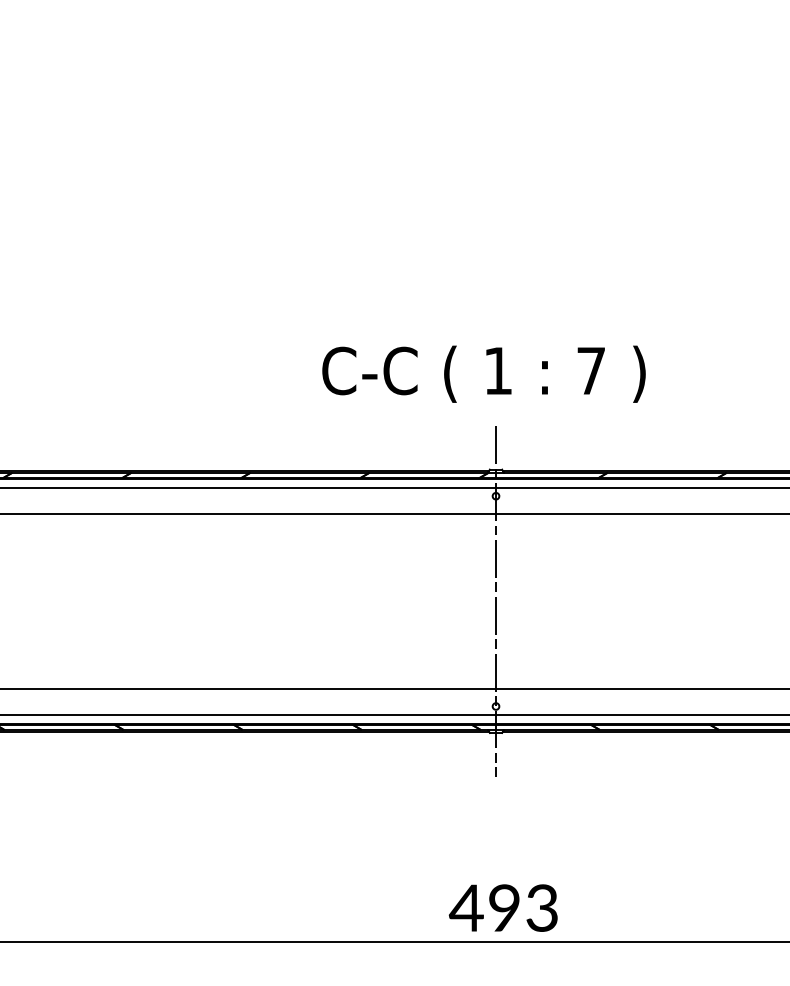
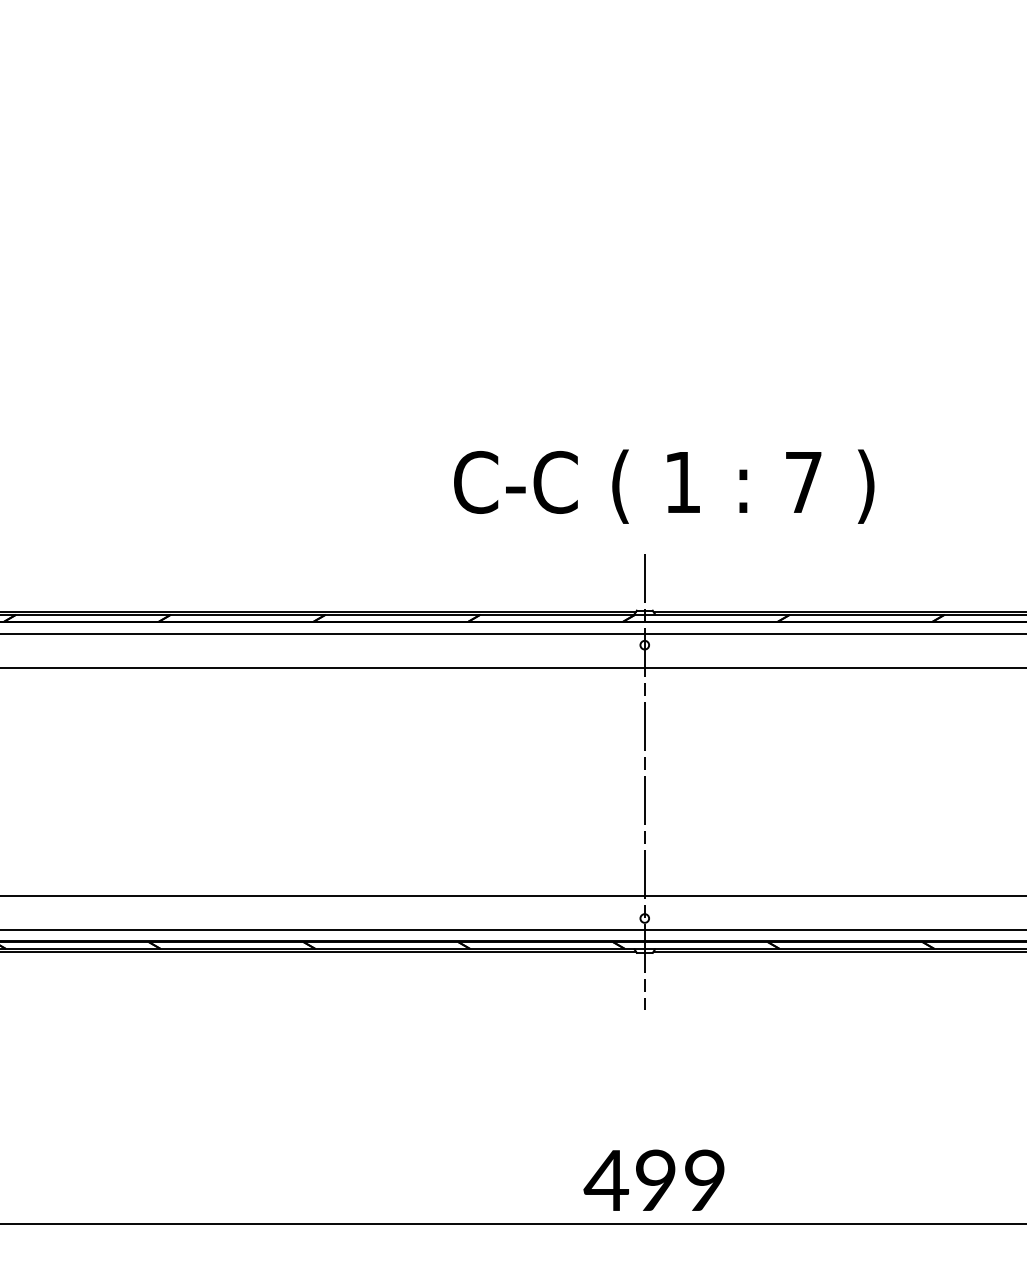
text: (484, 374) -> (664, 486), moved
text: (541, 908) -> (704, 1180), 493 -> 499

